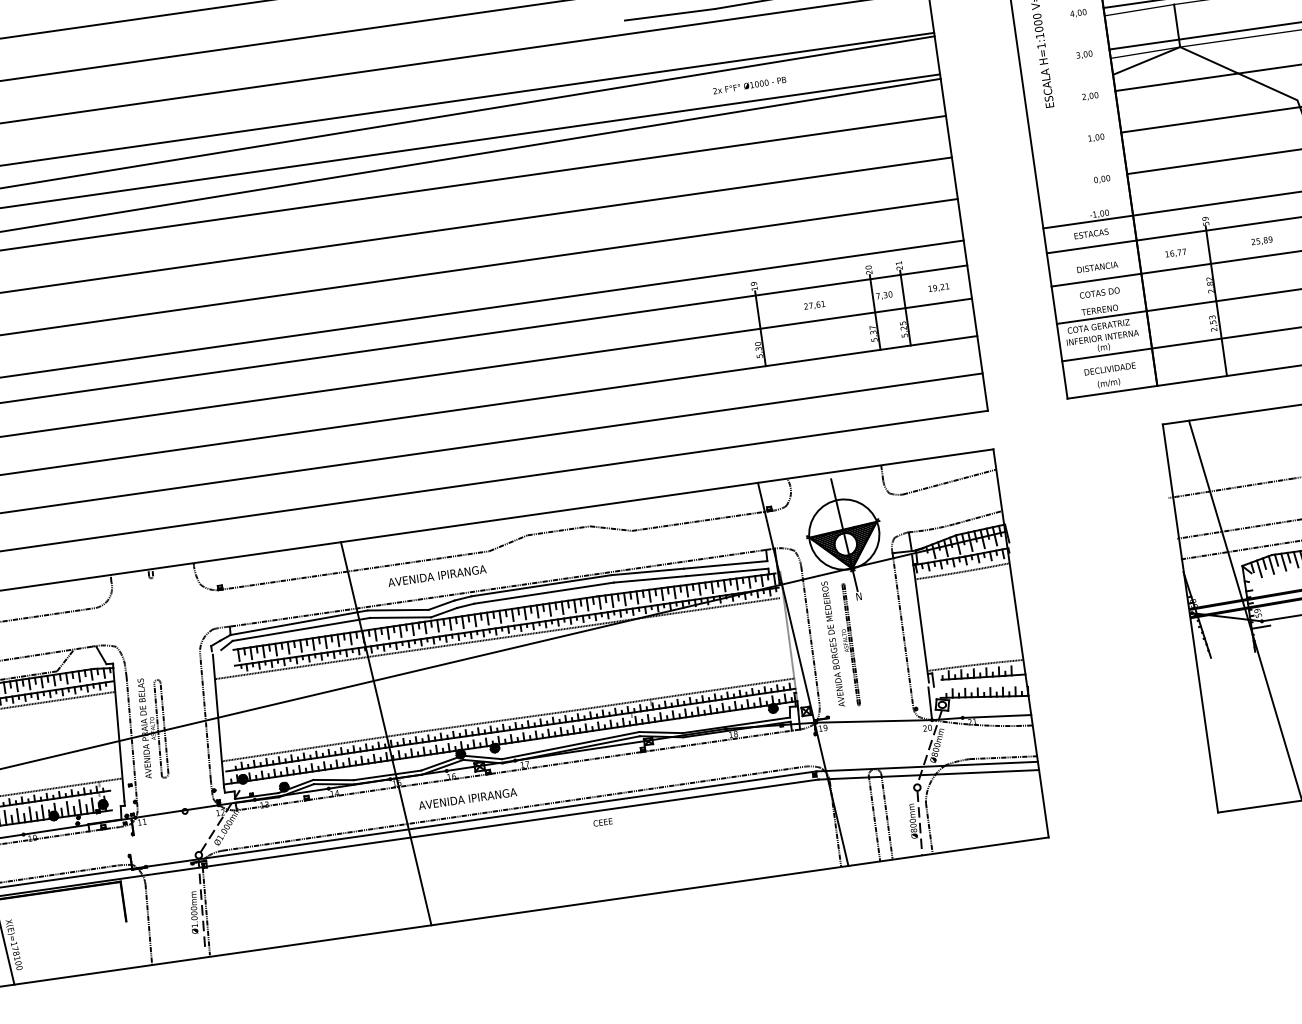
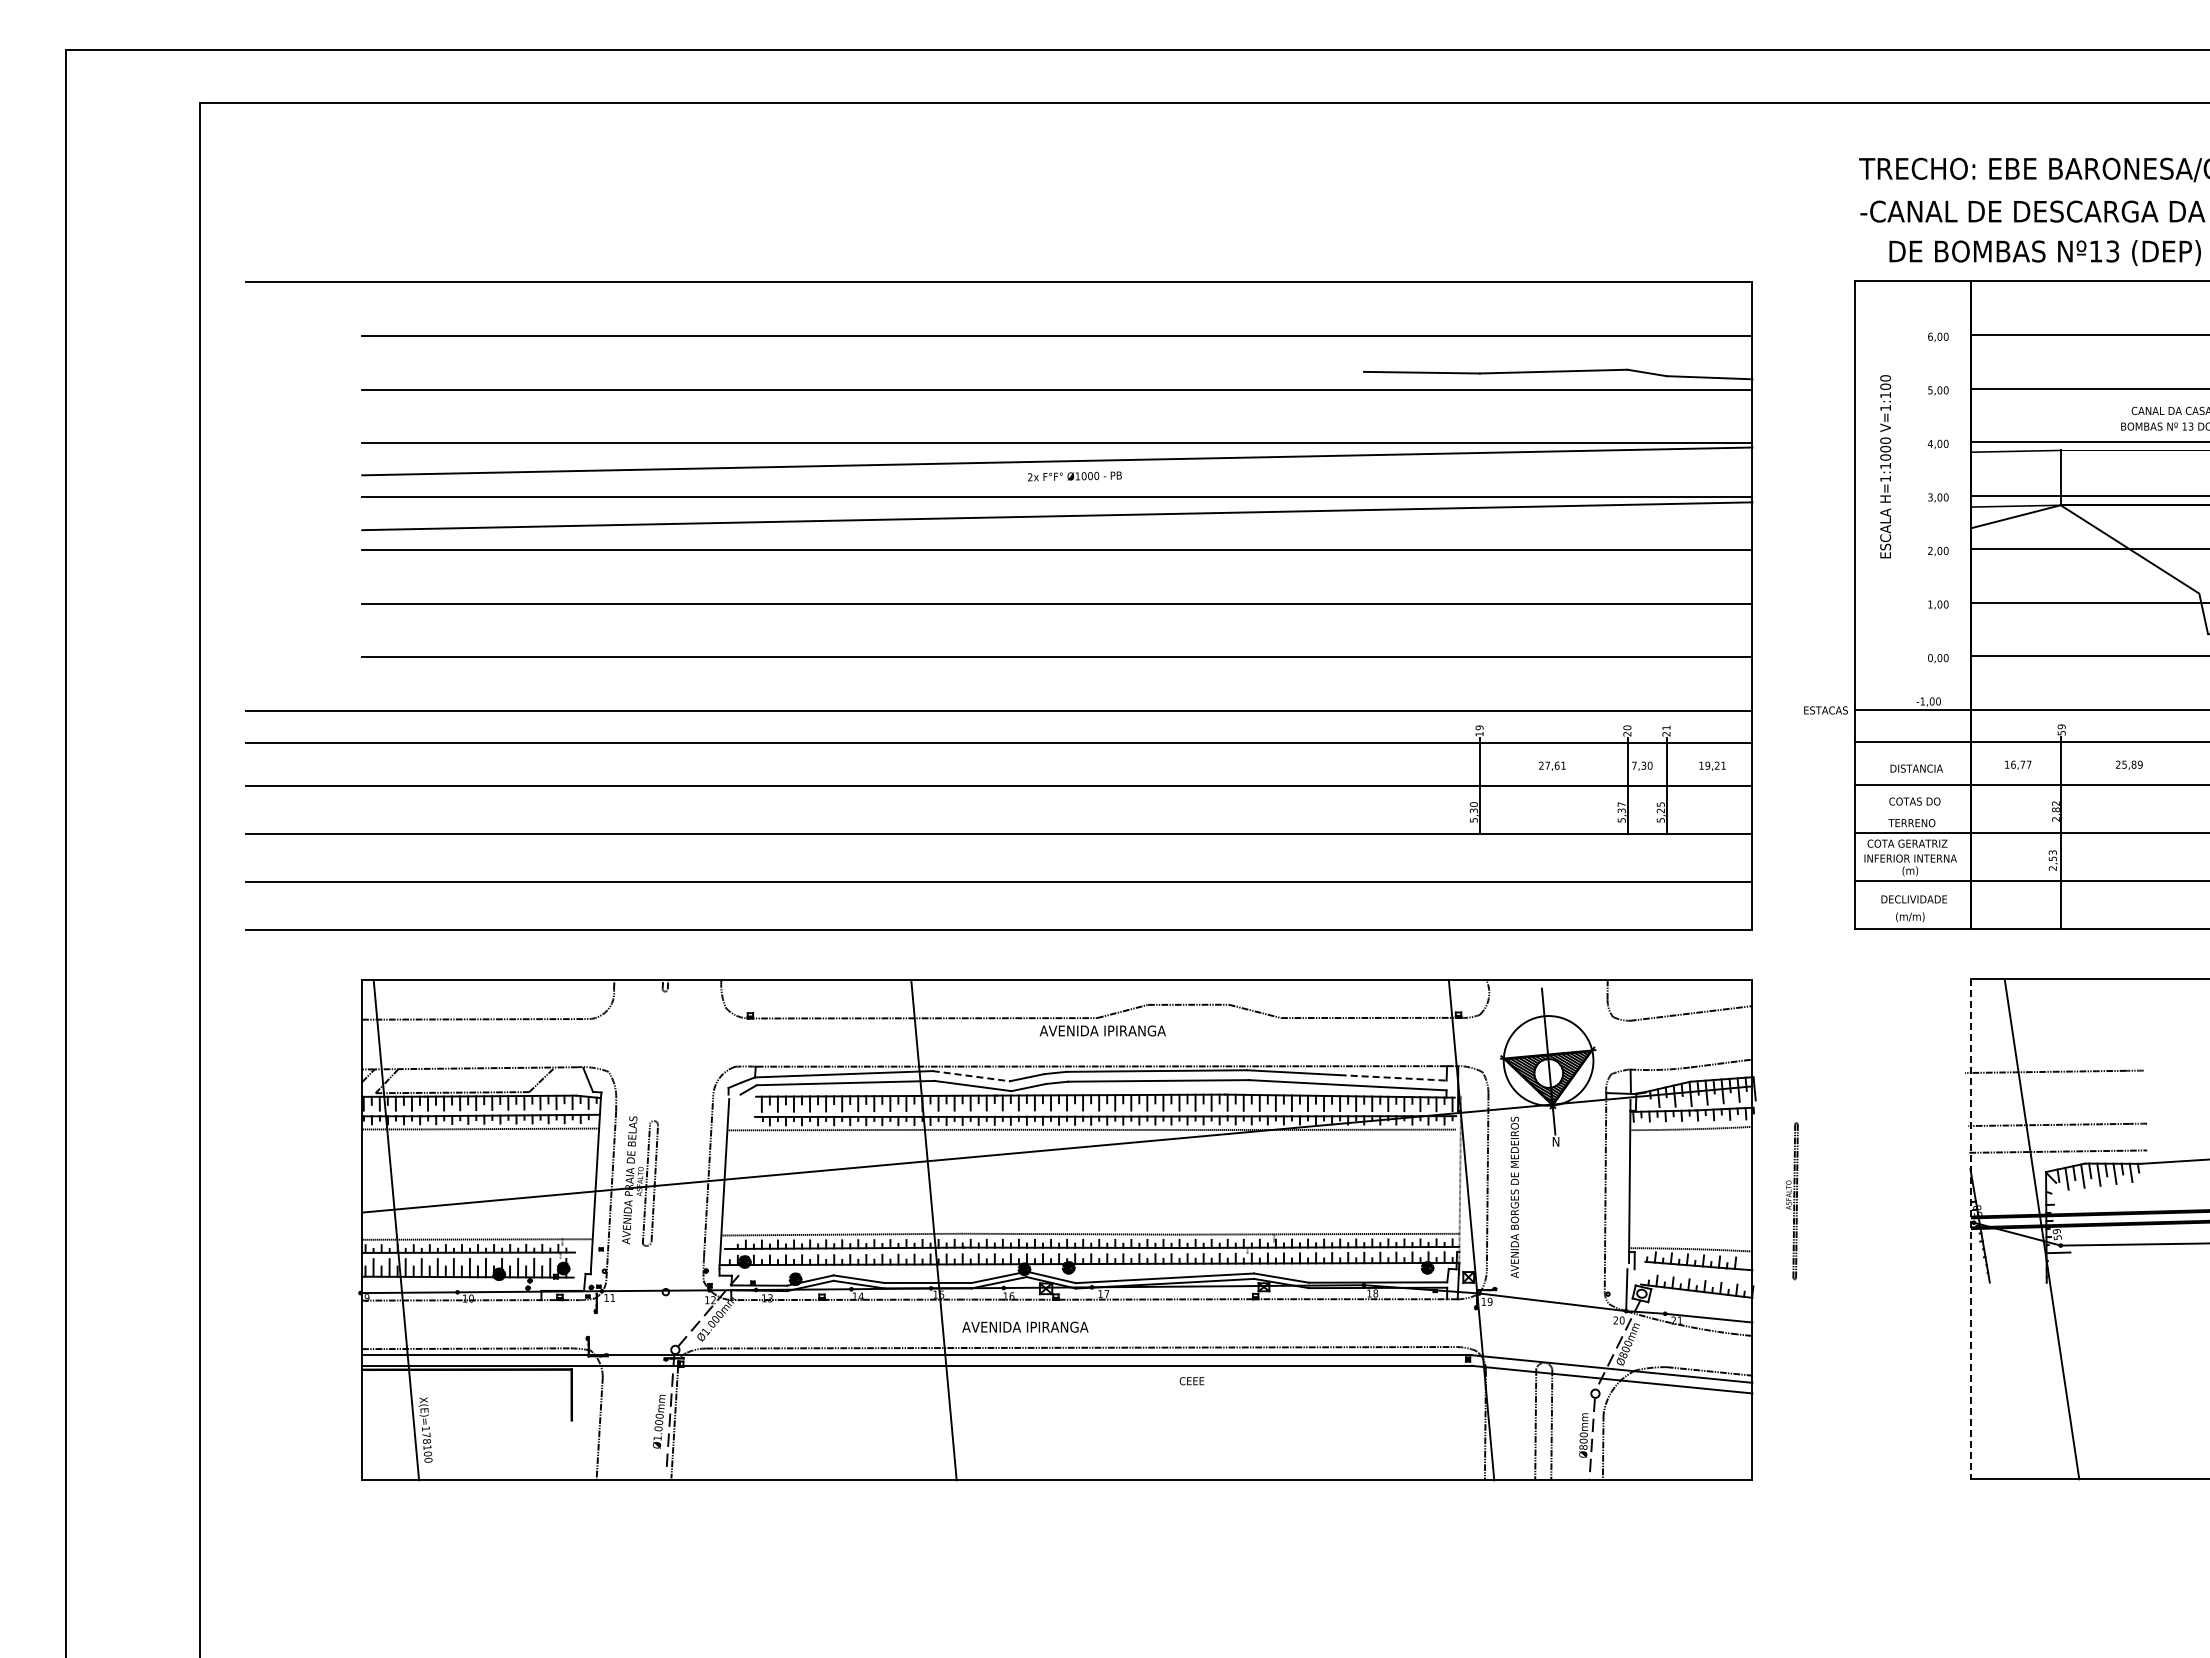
text: (749, 85) -> (1074, 476), moved
text: (1091, 234) -> (1825, 710), moved
line: (725, 564) -> (1393, 1077), solid -> dashed
text: (436, 575) -> (1102, 1030), moved
line: (398, 610) -> (971, 1076), solid -> dashed
line: (1190, 618) -> (1970, 1229), solid -> dashed
part: (848, 645) -> (1792, 1201), moved

